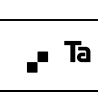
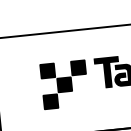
fill: (31, 45) -> (46, 70), added
fill: (53, 45) -> (78, 66), added

